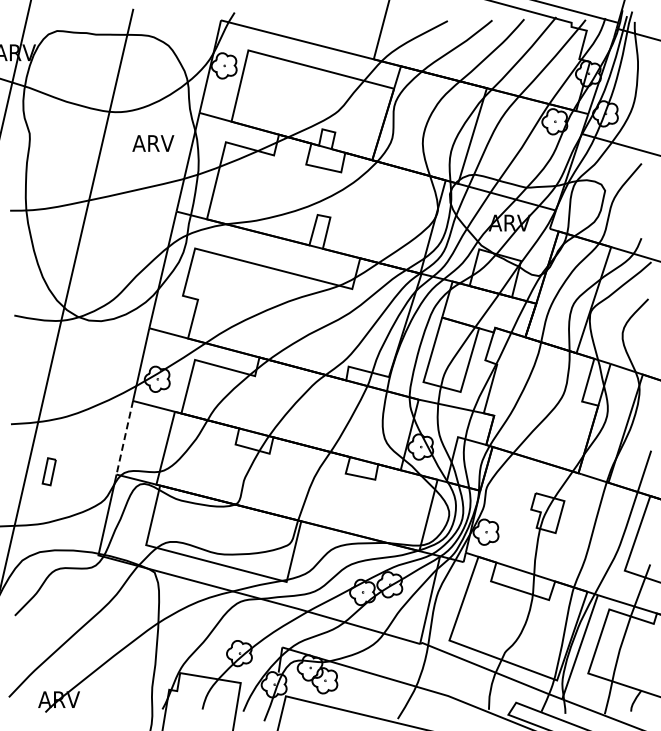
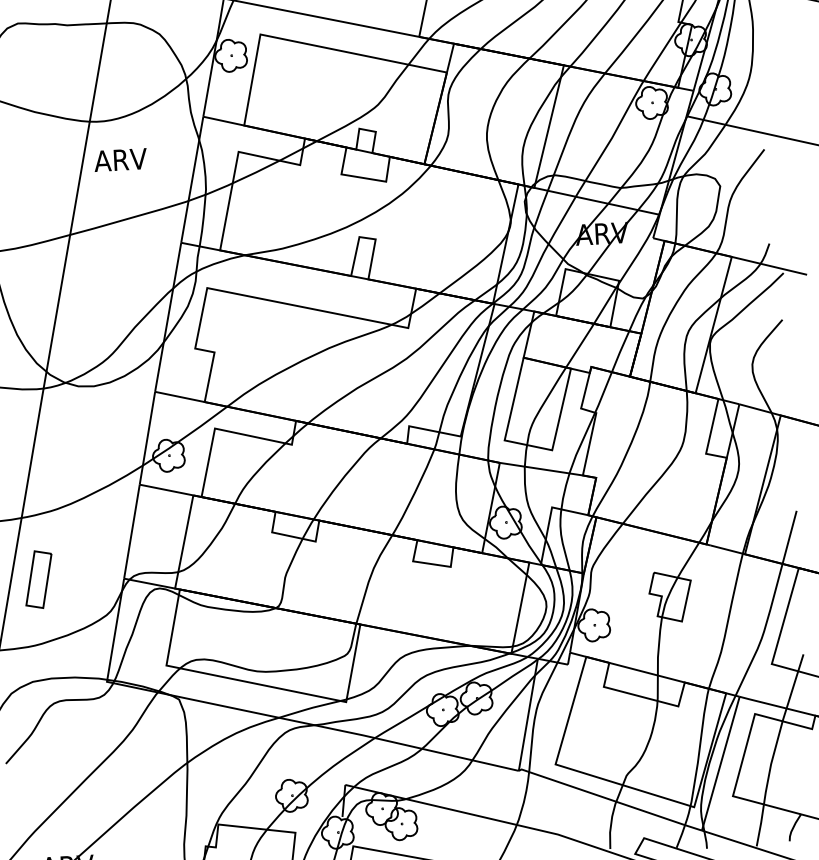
text: (153, 143) -> (120, 160), moved
line: (124, 437) -> (131, 531), dashed -> solid
part: (49, 471) -> (39, 579), size x1.67

